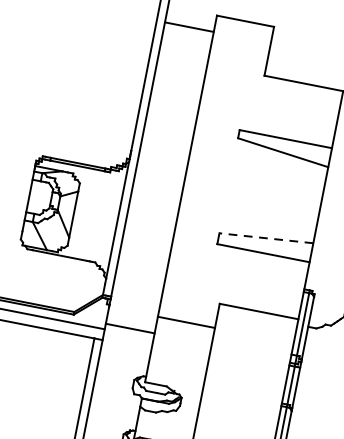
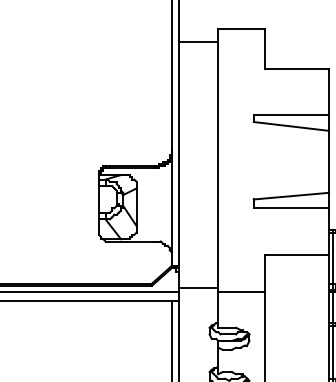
line: (266, 238) -> (291, 196), dashed -> solid
line: (186, 322) -> (241, 292), moved

